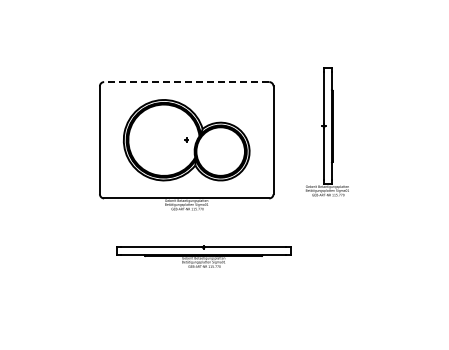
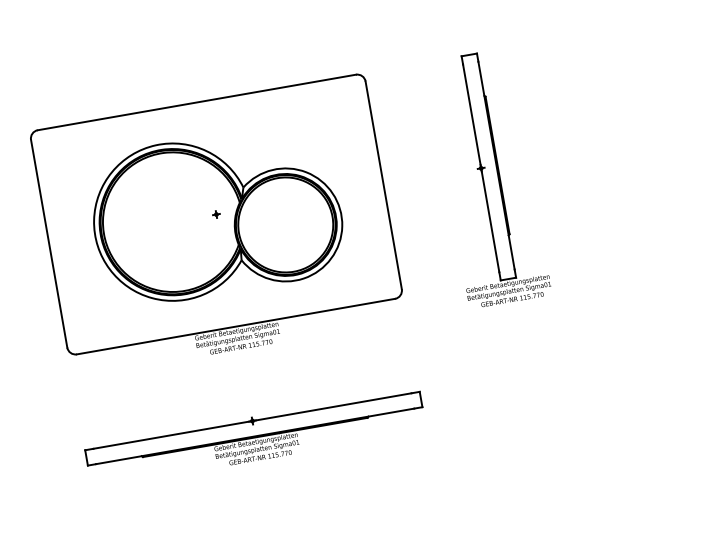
line: (186, 82) -> (196, 103), dashed -> solid
part: (327, 131) -> (489, 177), moved
part: (203, 256) -> (255, 438), moved

